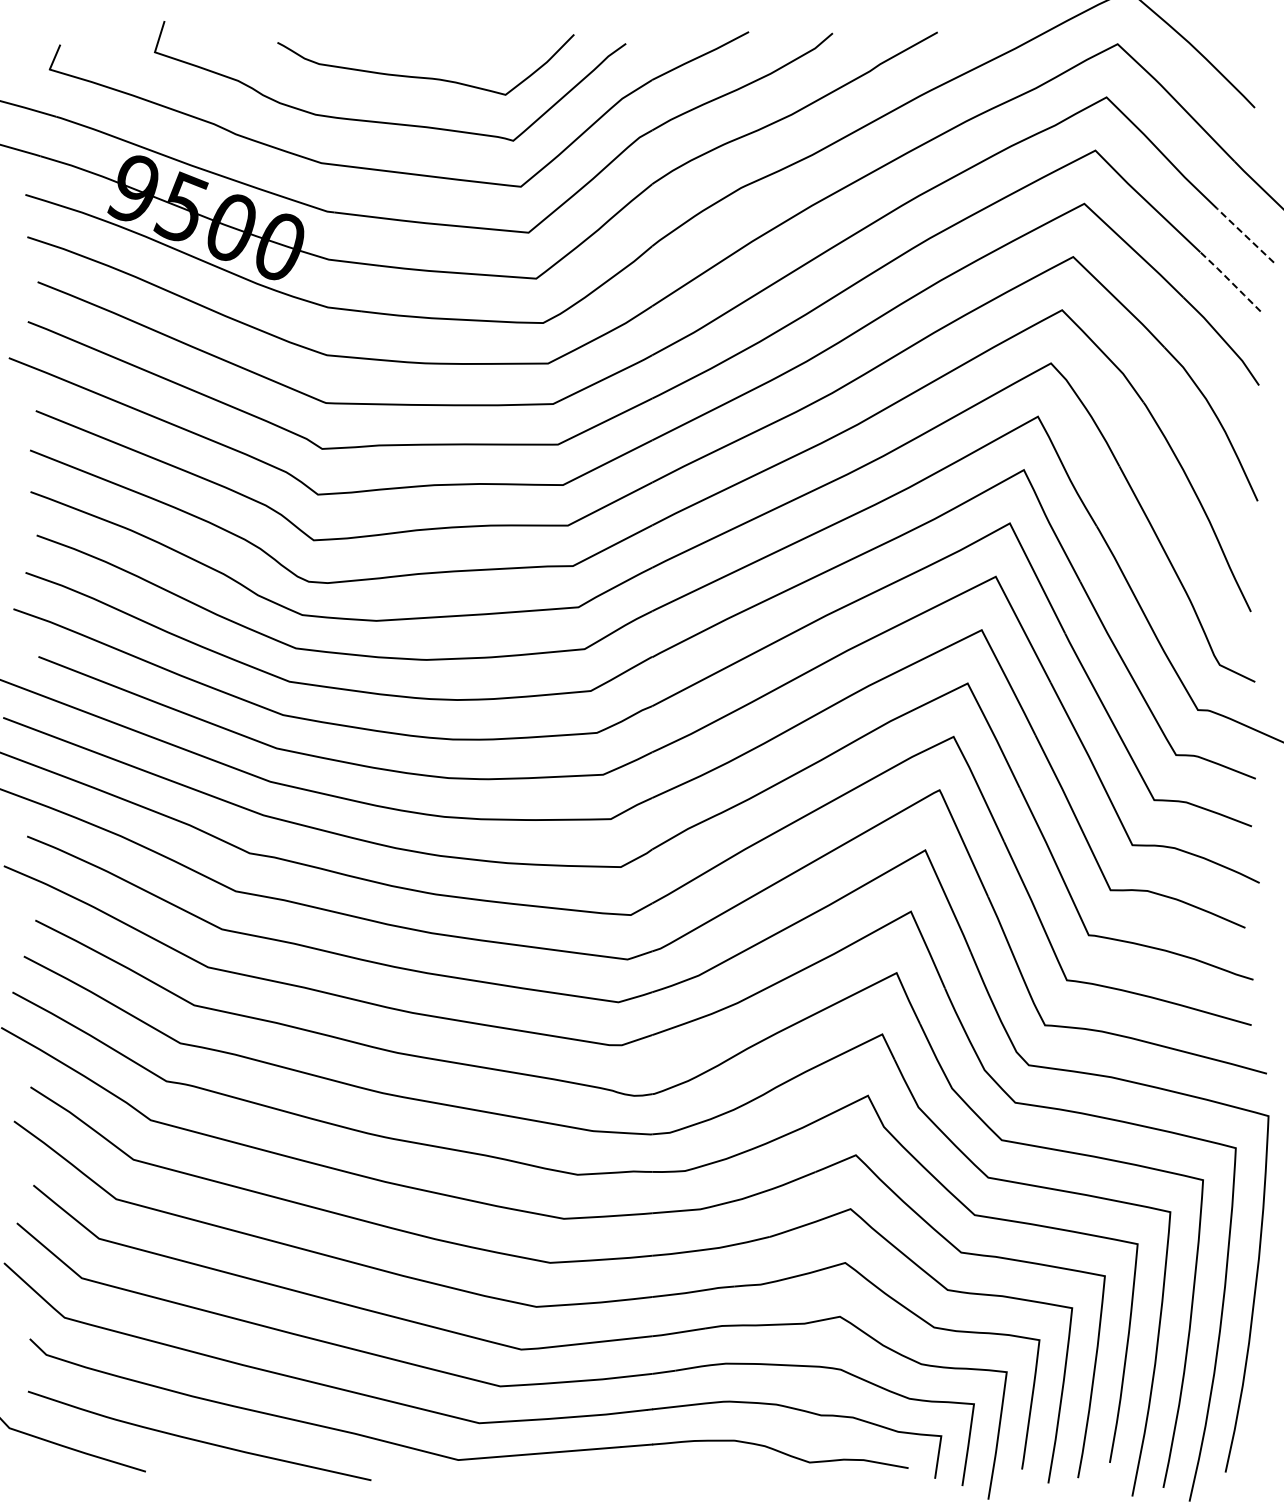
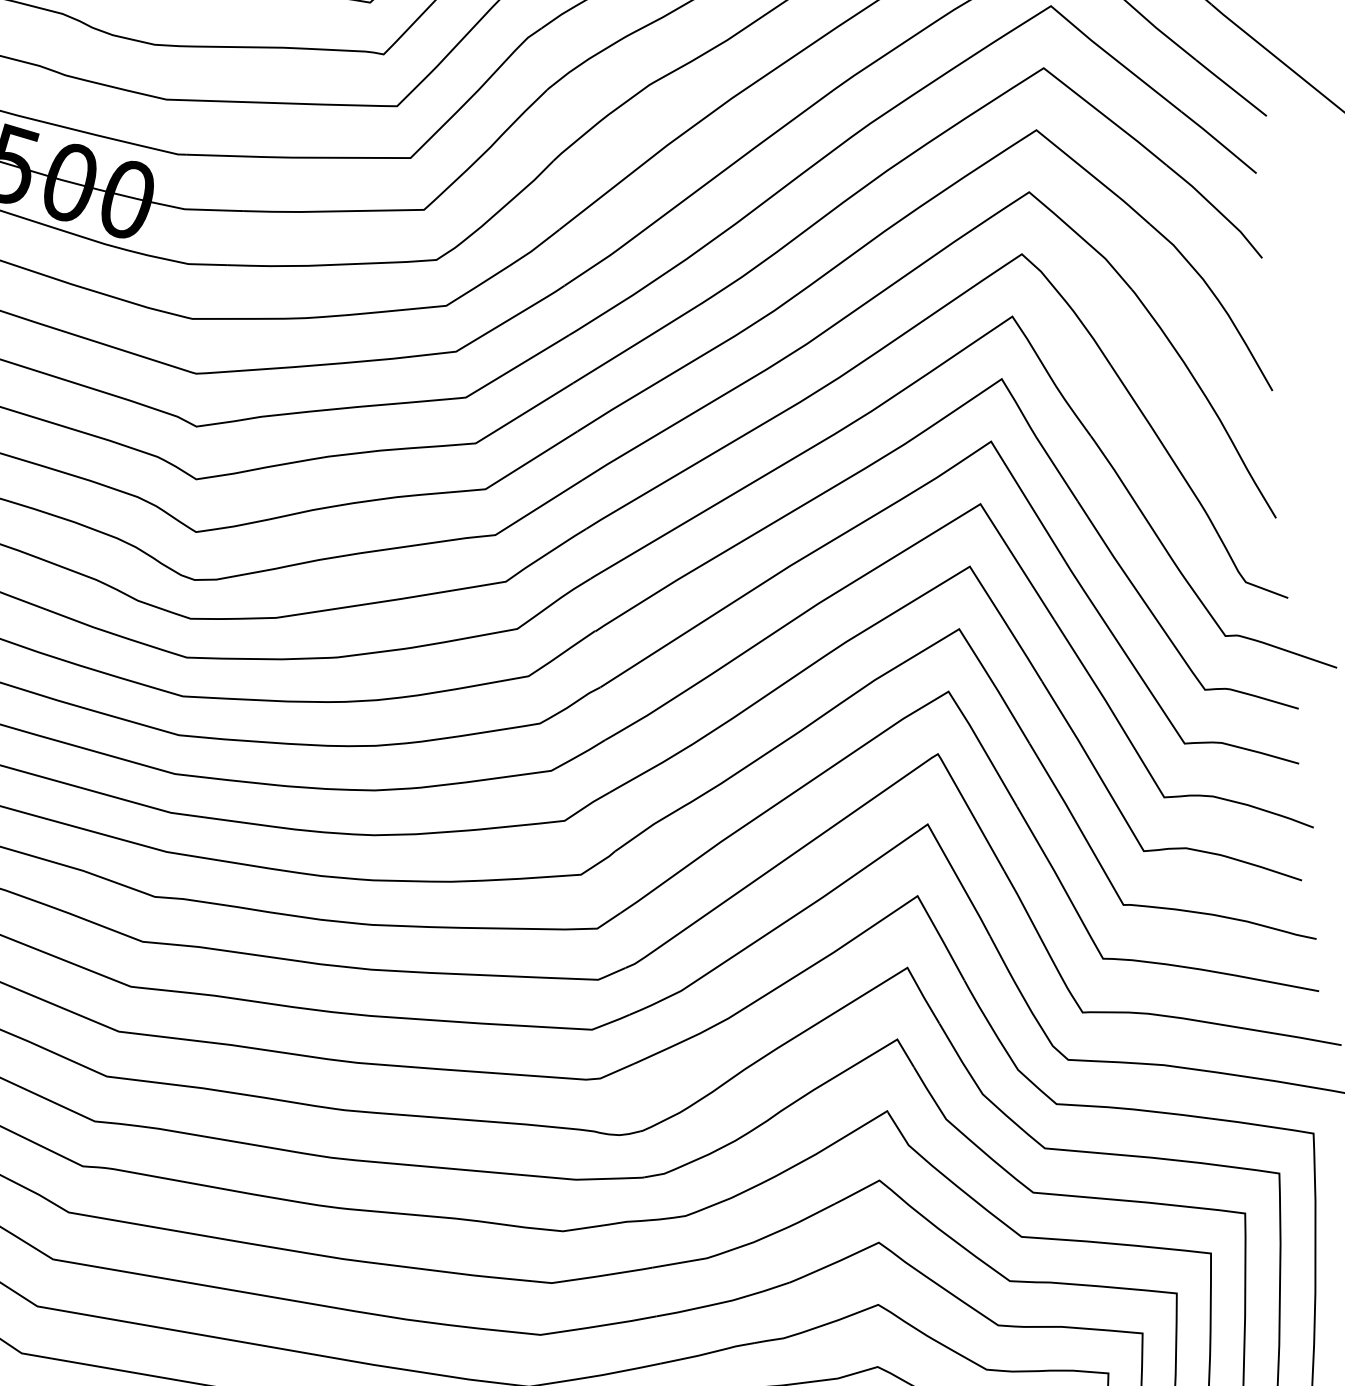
line: (1244, 234) -> (1230, 86), dashed -> solid
line: (1231, 281) -> (1220, 142), dashed -> solid

